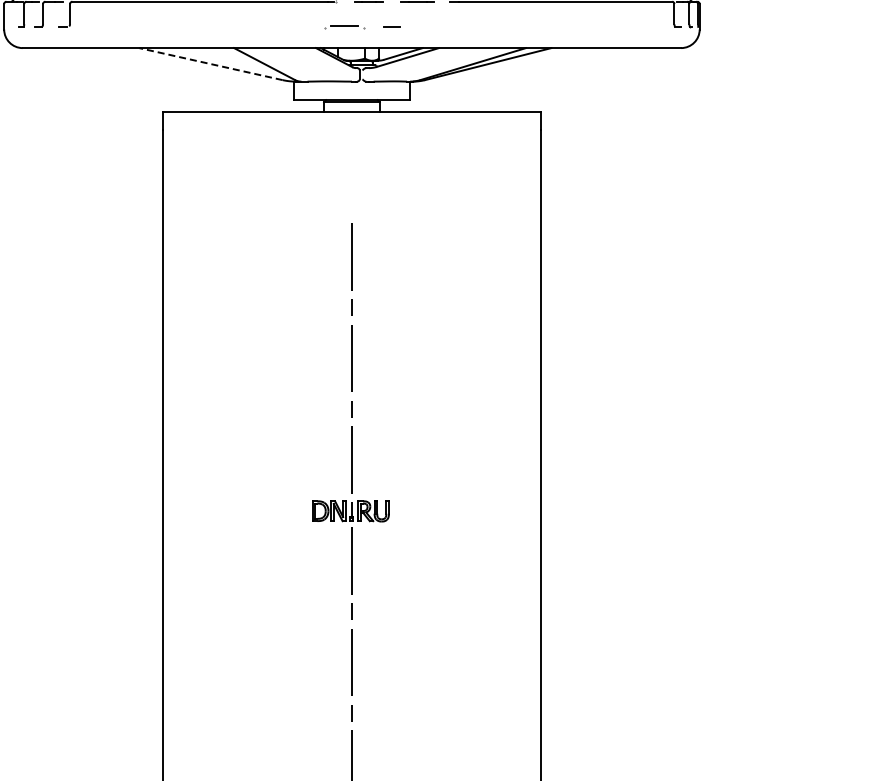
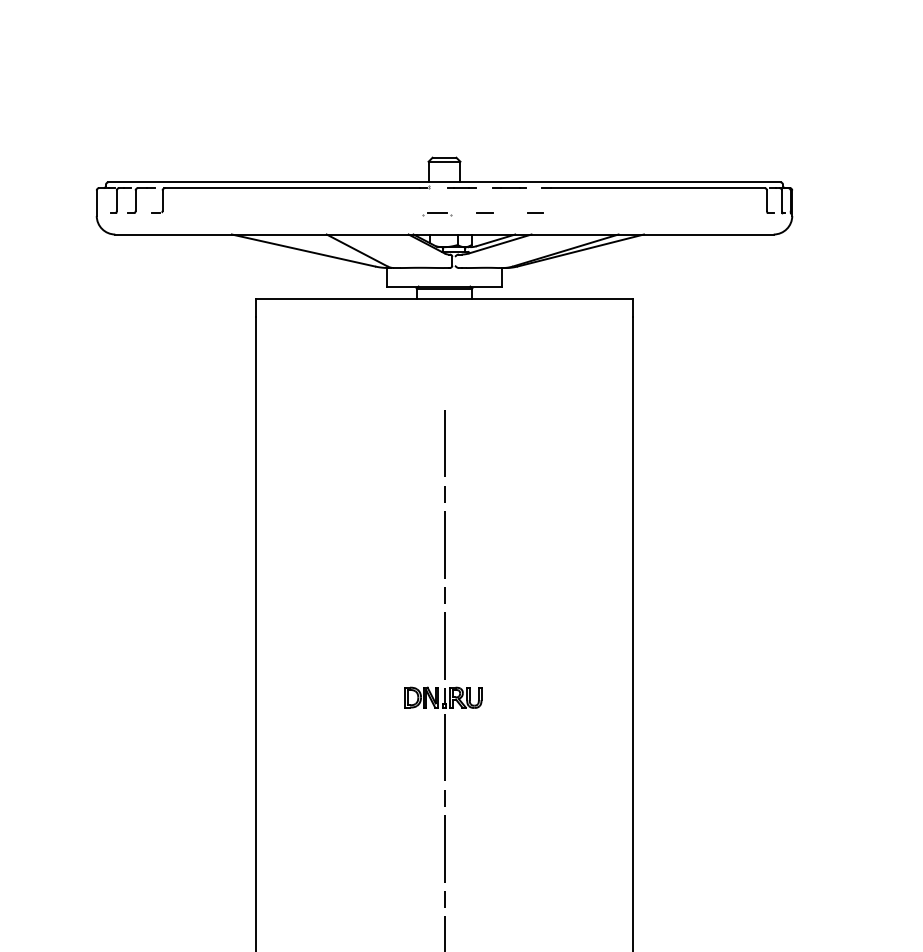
line: (442, 26) -> (535, 212), added
part: (344, 28) -> (437, 214), size x0.71
line: (210, 64) -> (303, 250), dashed -> solid

